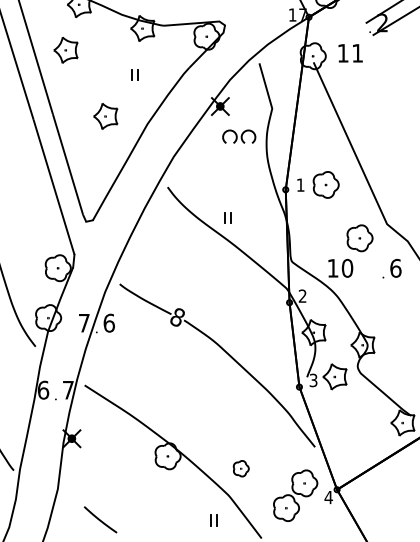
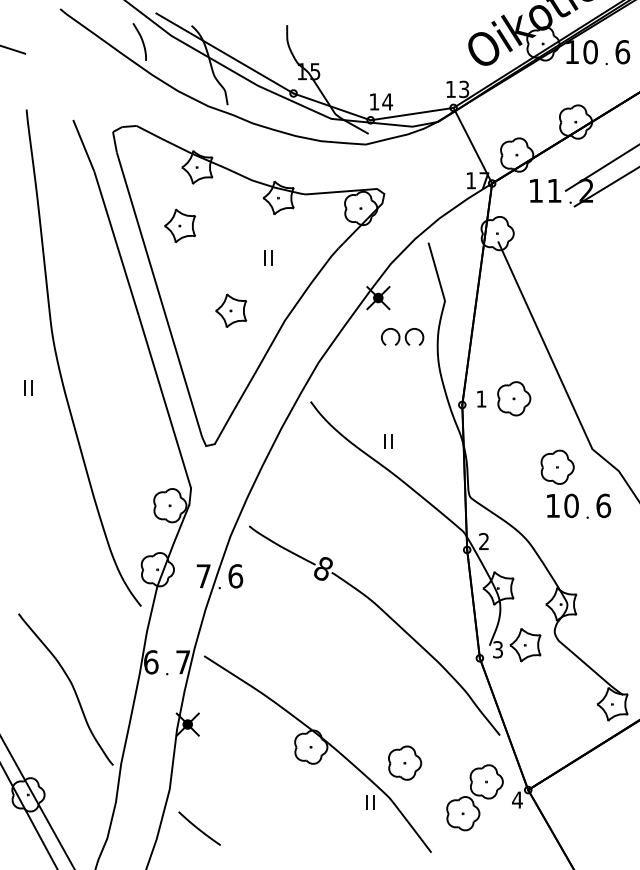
text: (350, 53) -> (545, 190), moved
text: (340, 268) -> (562, 505), moved
part: (241, 468) -> (405, 762), size x1.67
line: (100, 519) -> (199, 828), moved
part: (214, 520) -> (370, 802), moved

